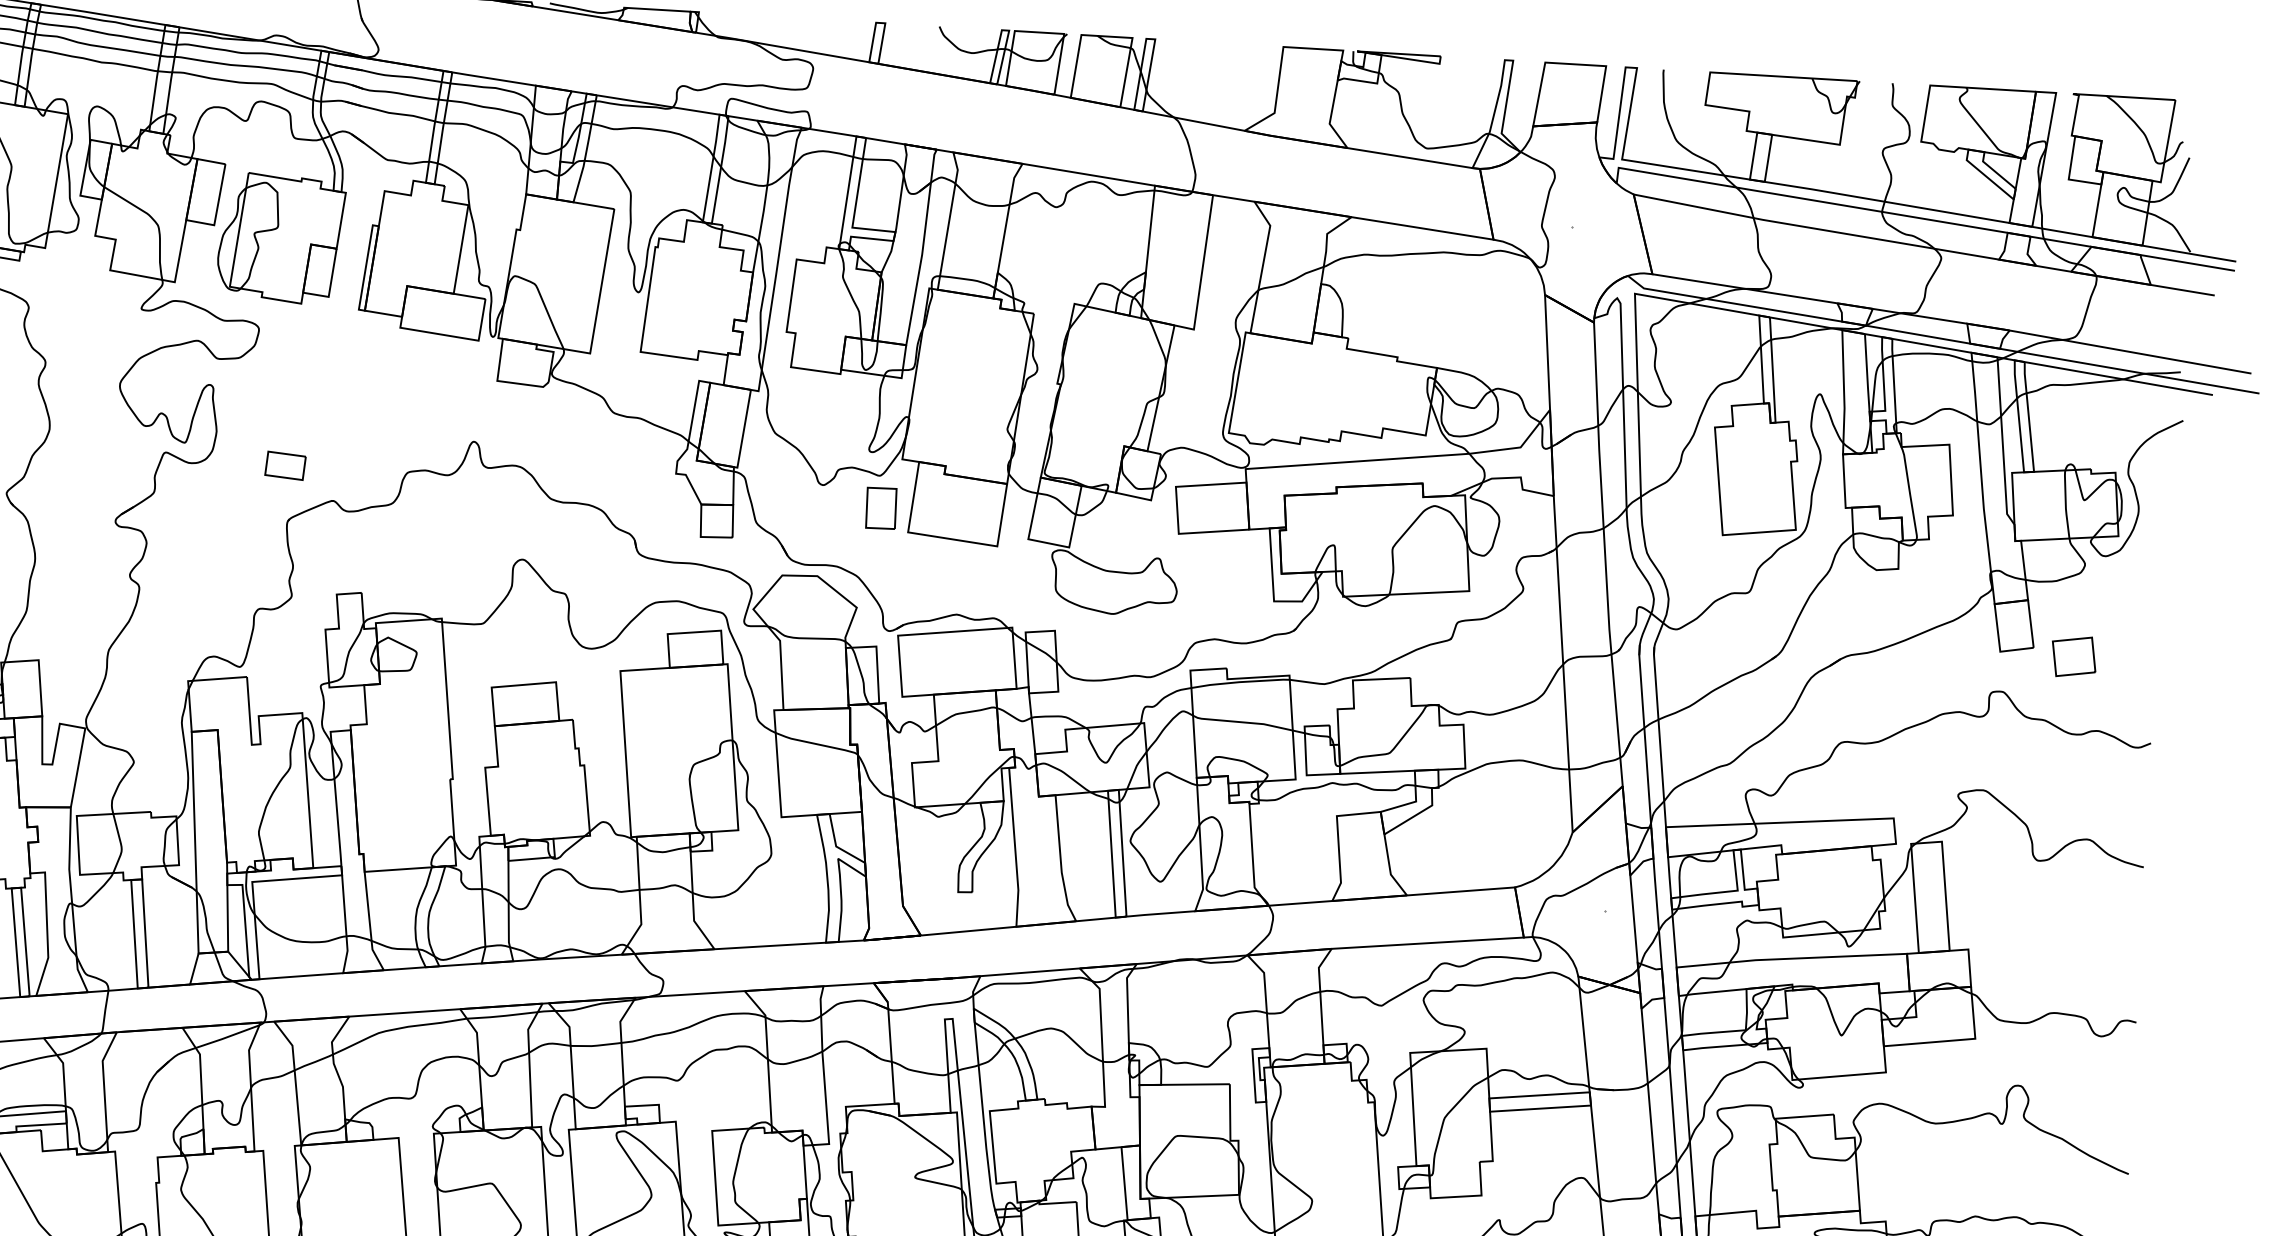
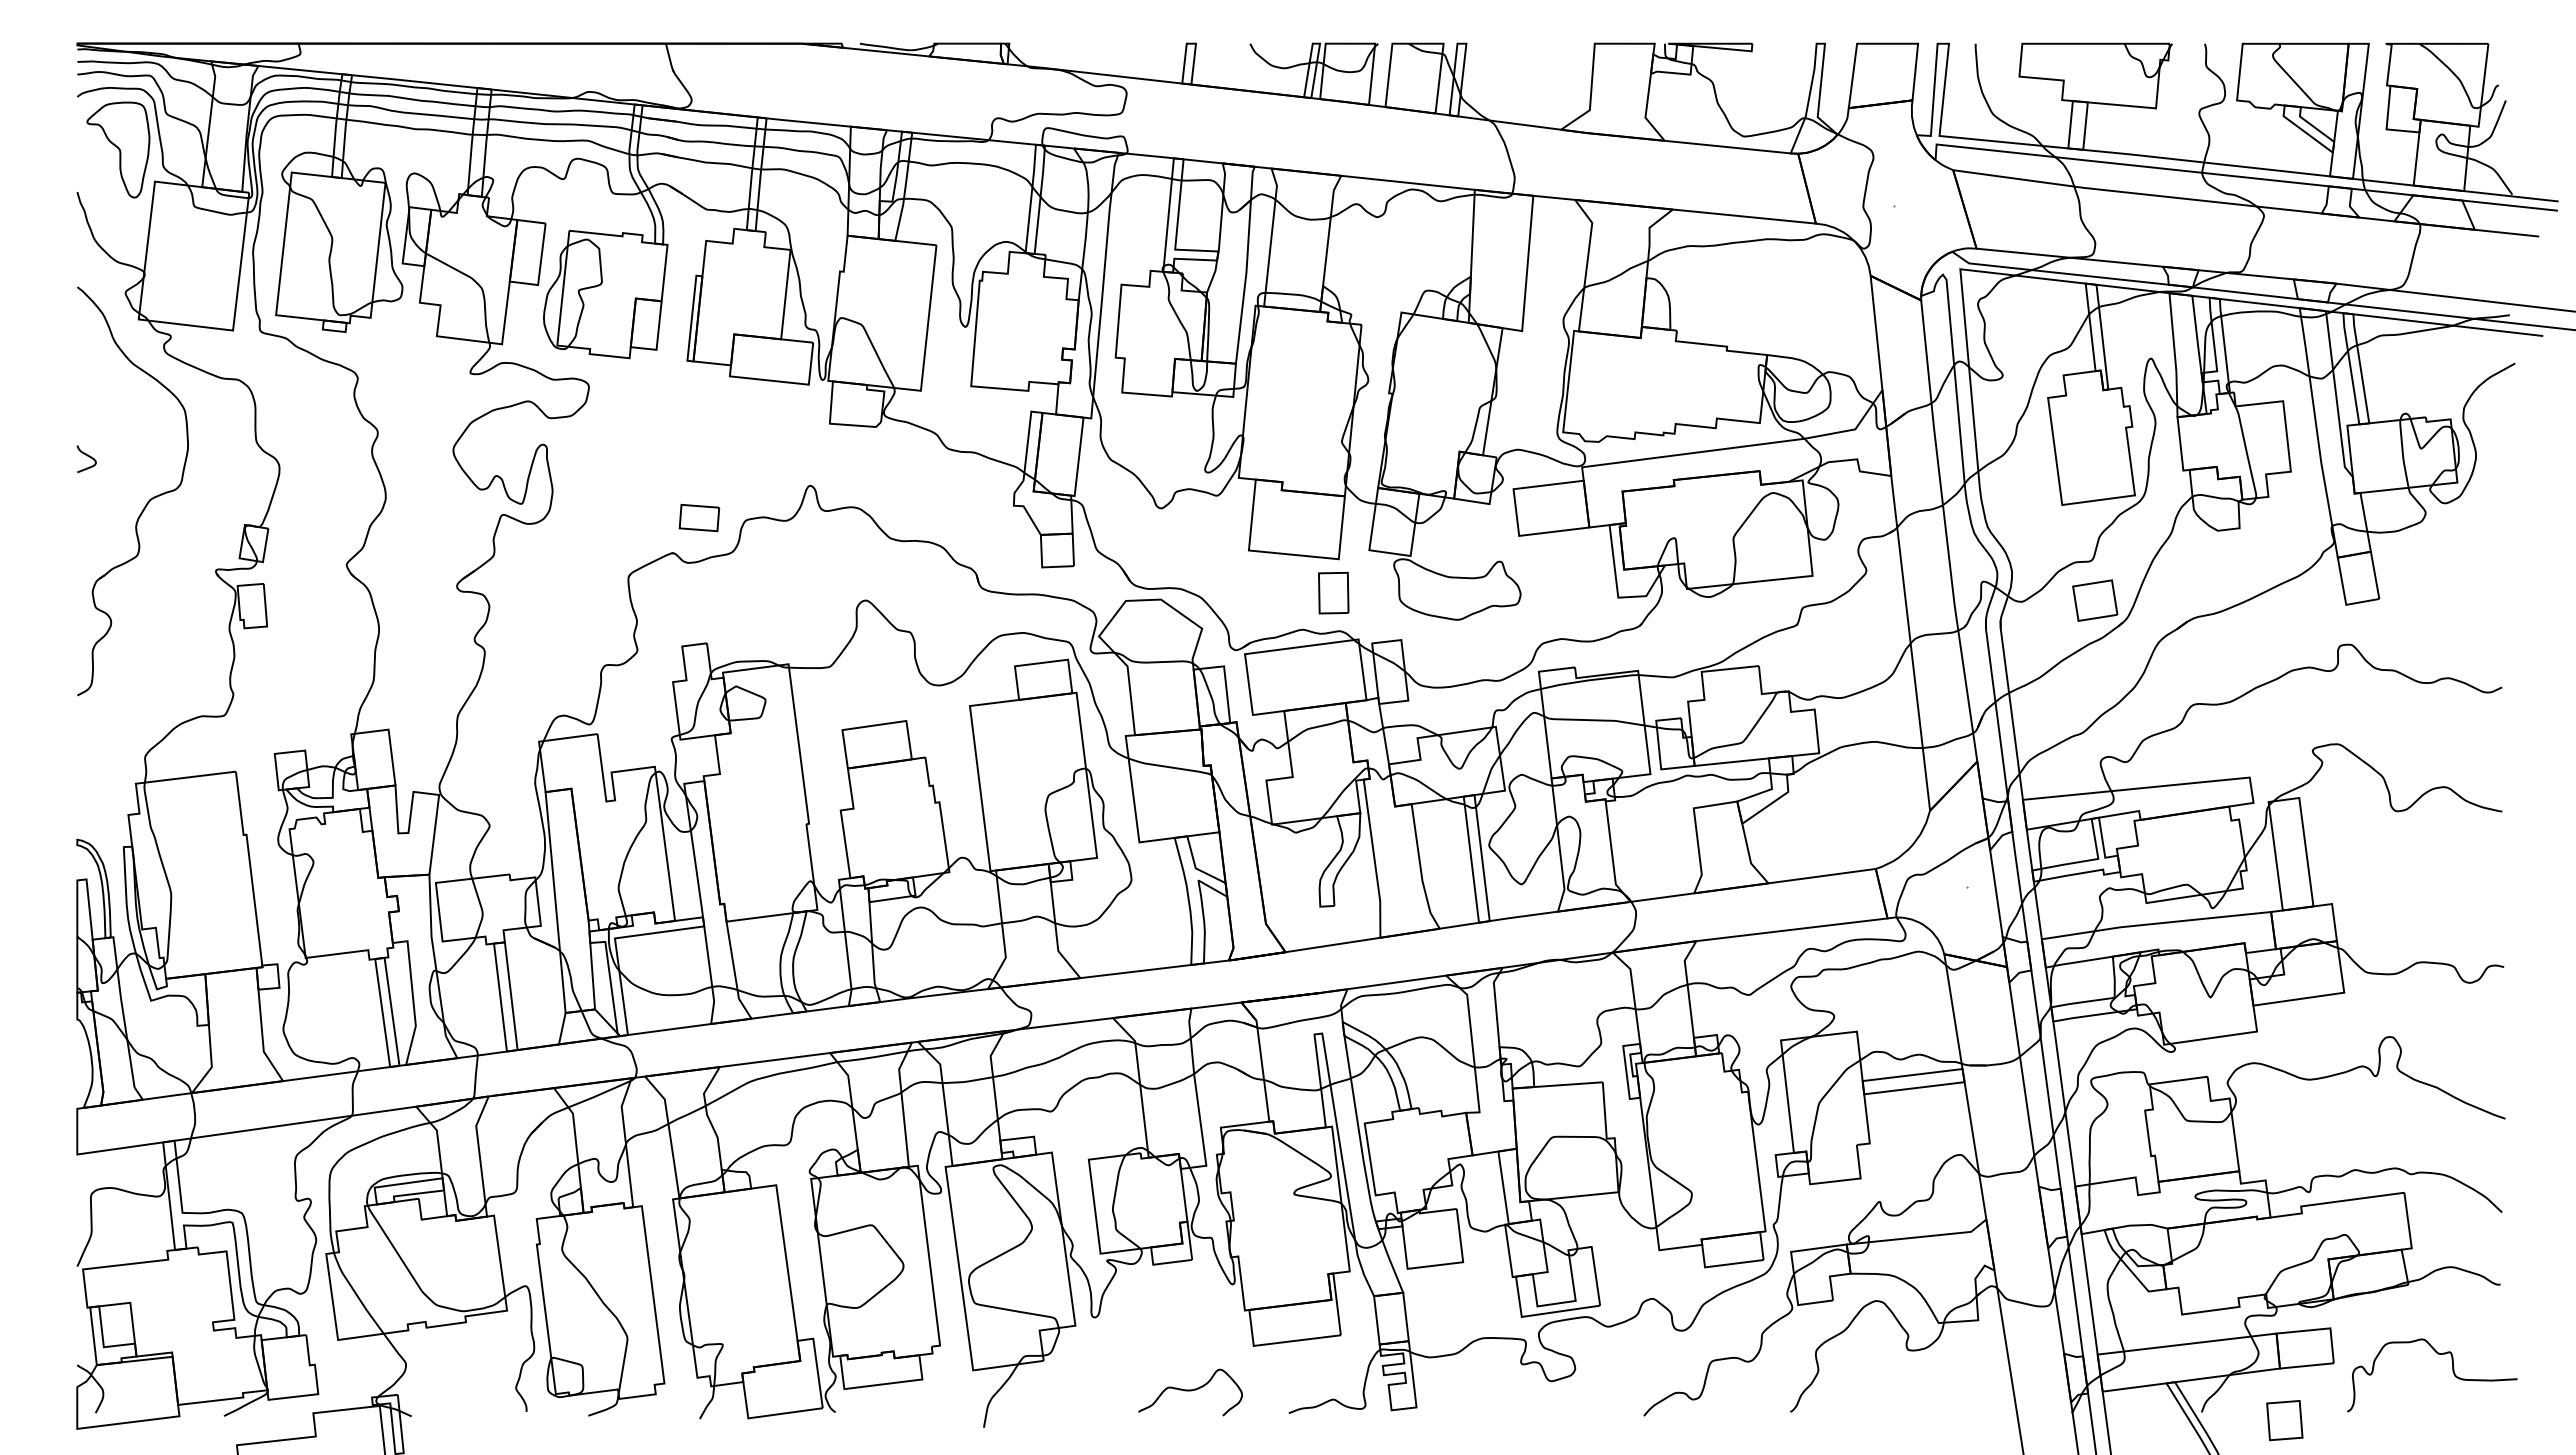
part: (285, 466) -> (699, 518), moved
part: (881, 508) -> (1333, 593), moved
part: (2074, 656) -> (2095, 600), moved

